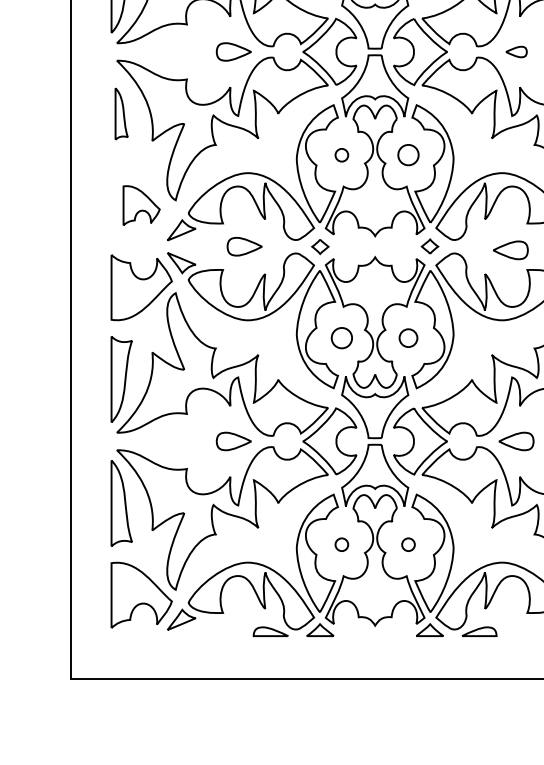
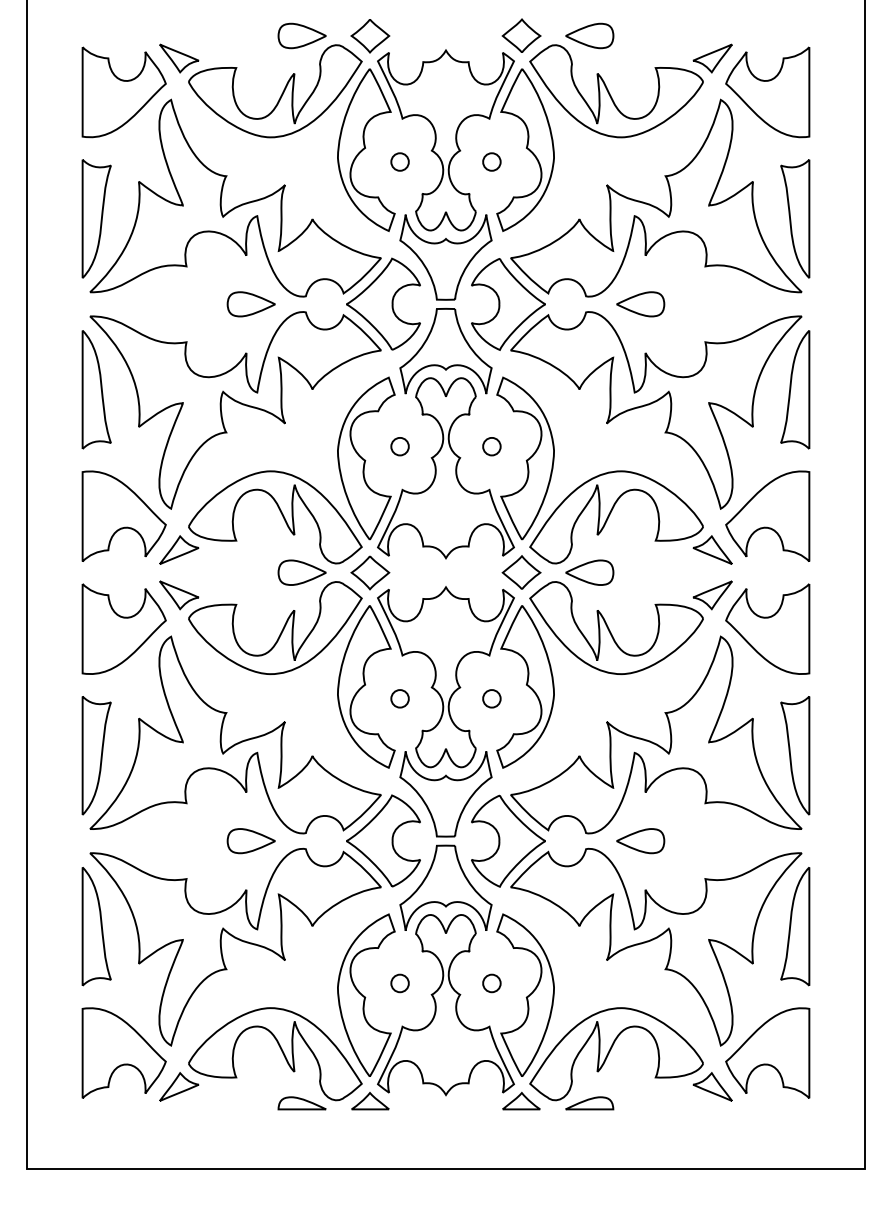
part: (516, 52) -> (640, 304), size x1.67
part: (121, 113) -> (96, 389), size x1.67
part: (408, 155) -> (491, 446), size x0.62
part: (141, 205) -> (123, 515), size x1.67
part: (244, 246) -> (301, 572), moved
part: (320, 246) -> (370, 572), size x1.67
part: (429, 246) -> (521, 572), size x1.67
part: (510, 250) -> (589, 572), moved
part: (341, 337) -> (399, 698), size x0.62
part: (408, 337) -> (491, 698), size x0.71

